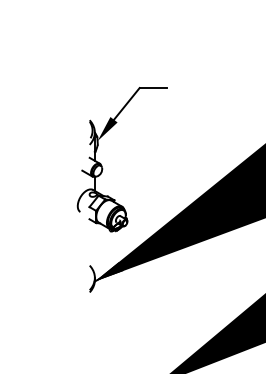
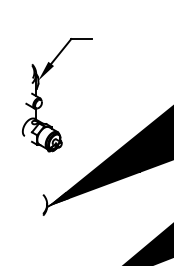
part: (102, 165) -> (42, 99), moved

